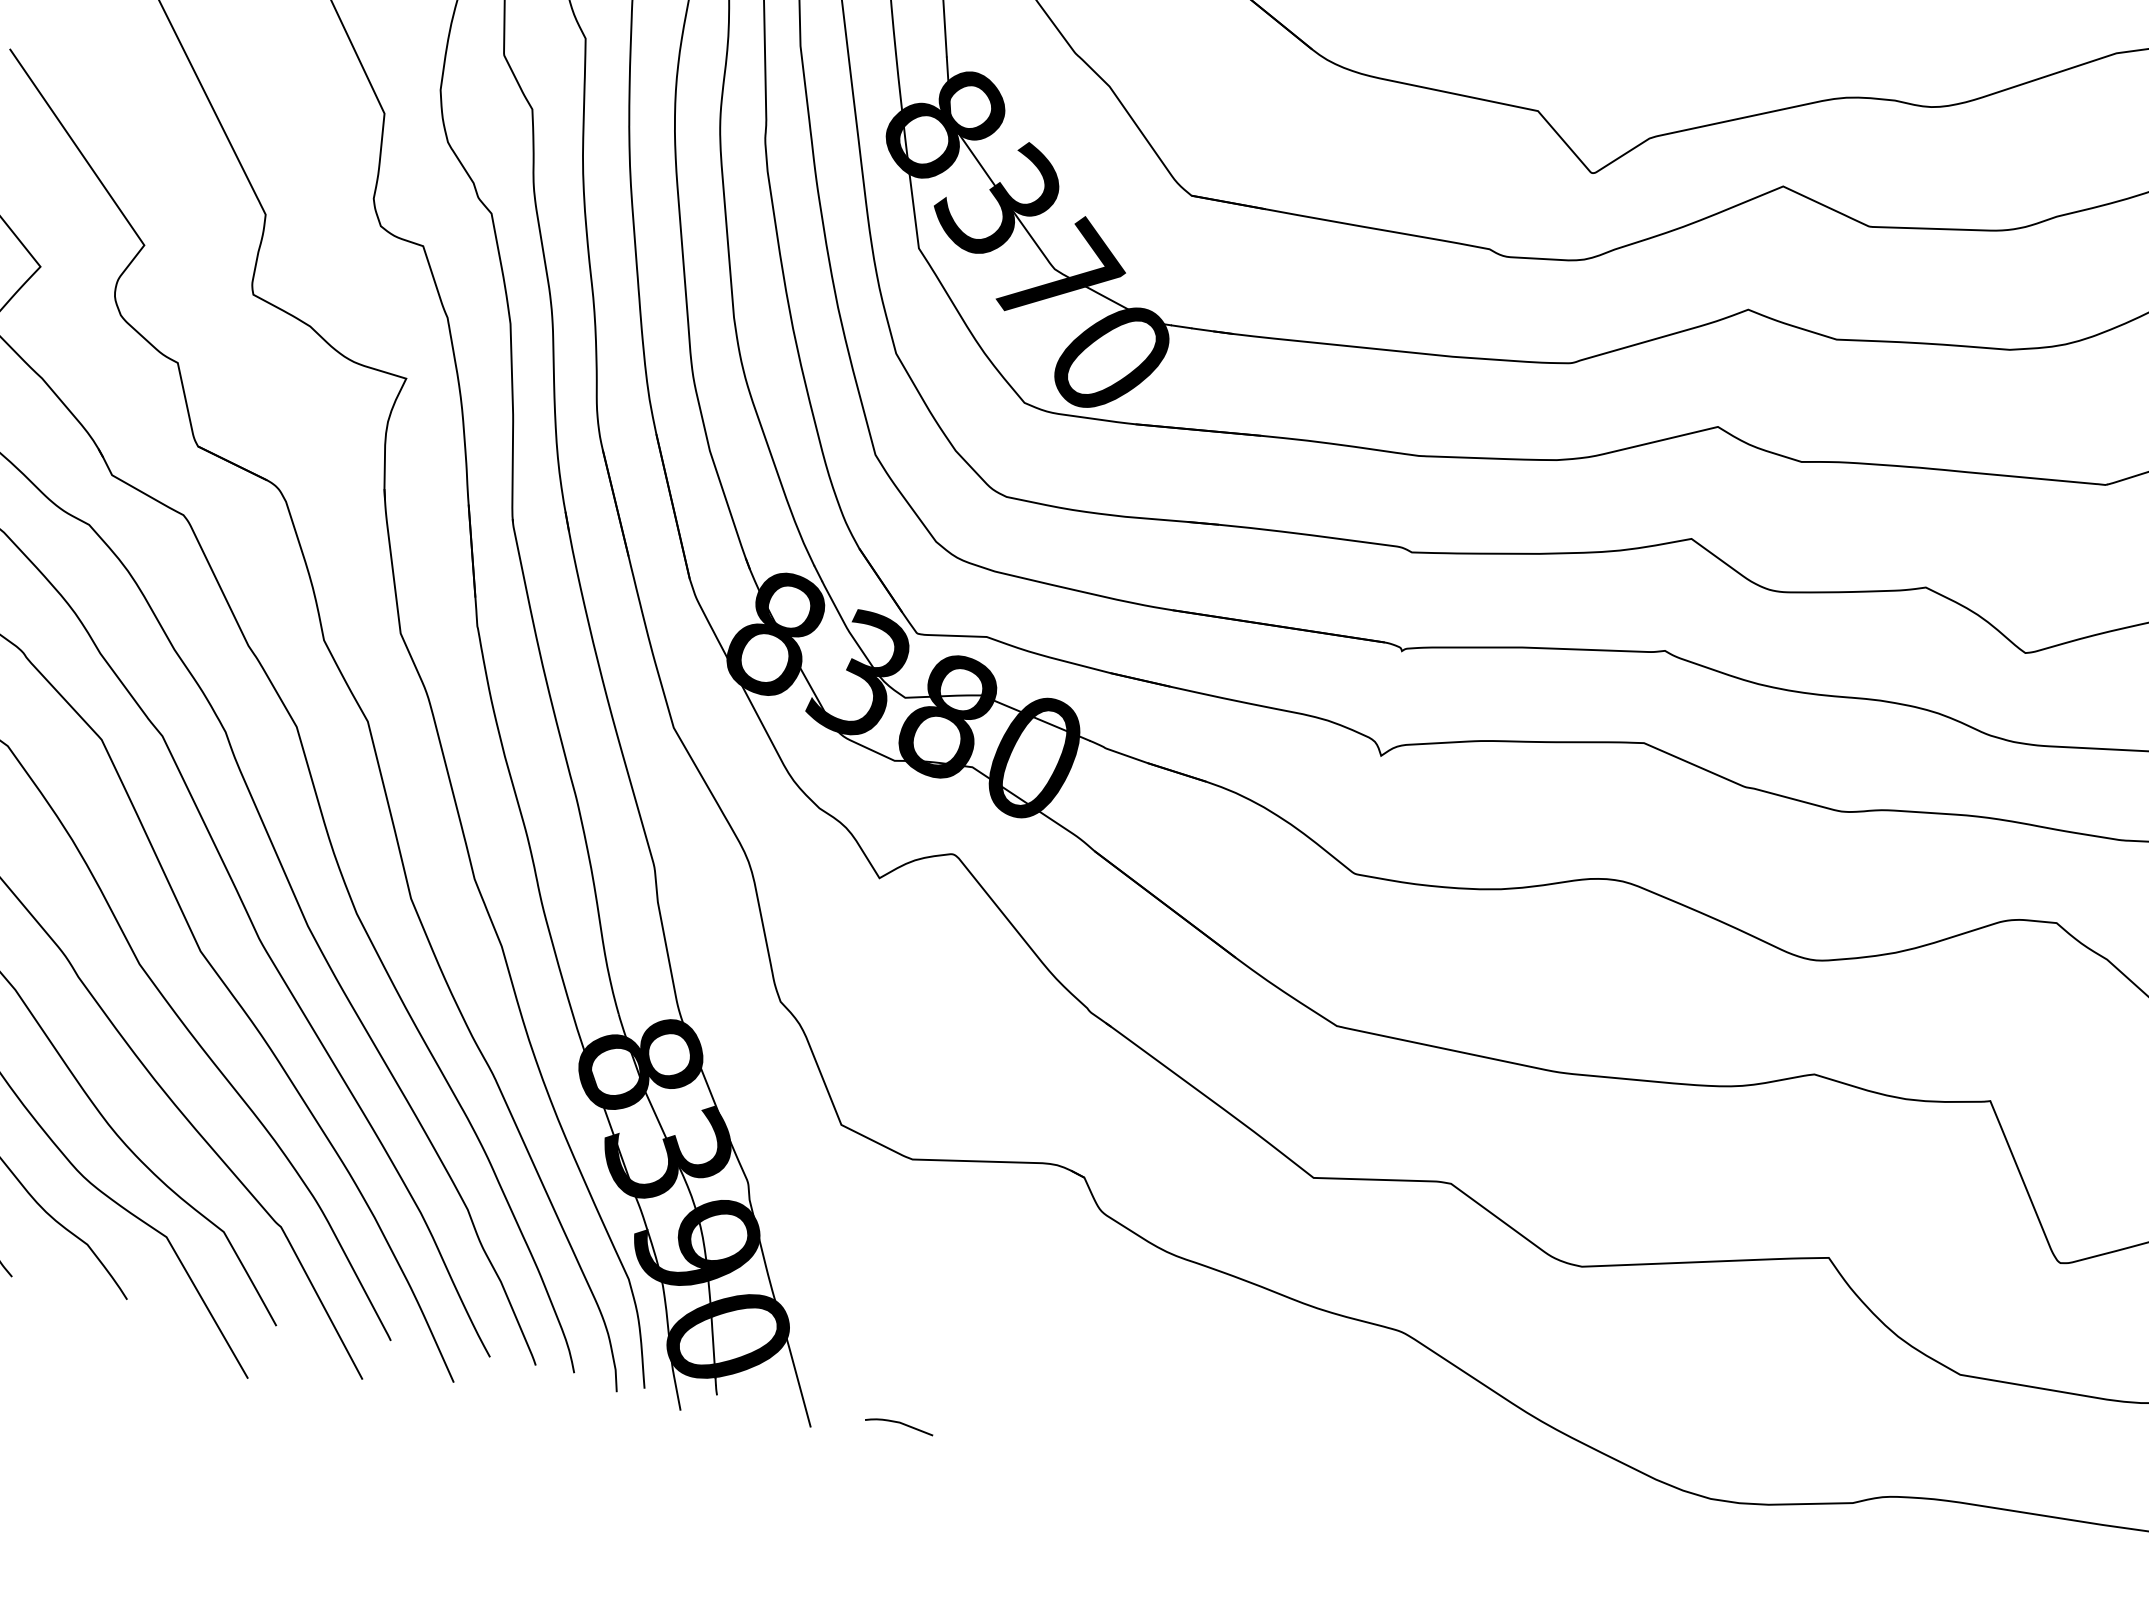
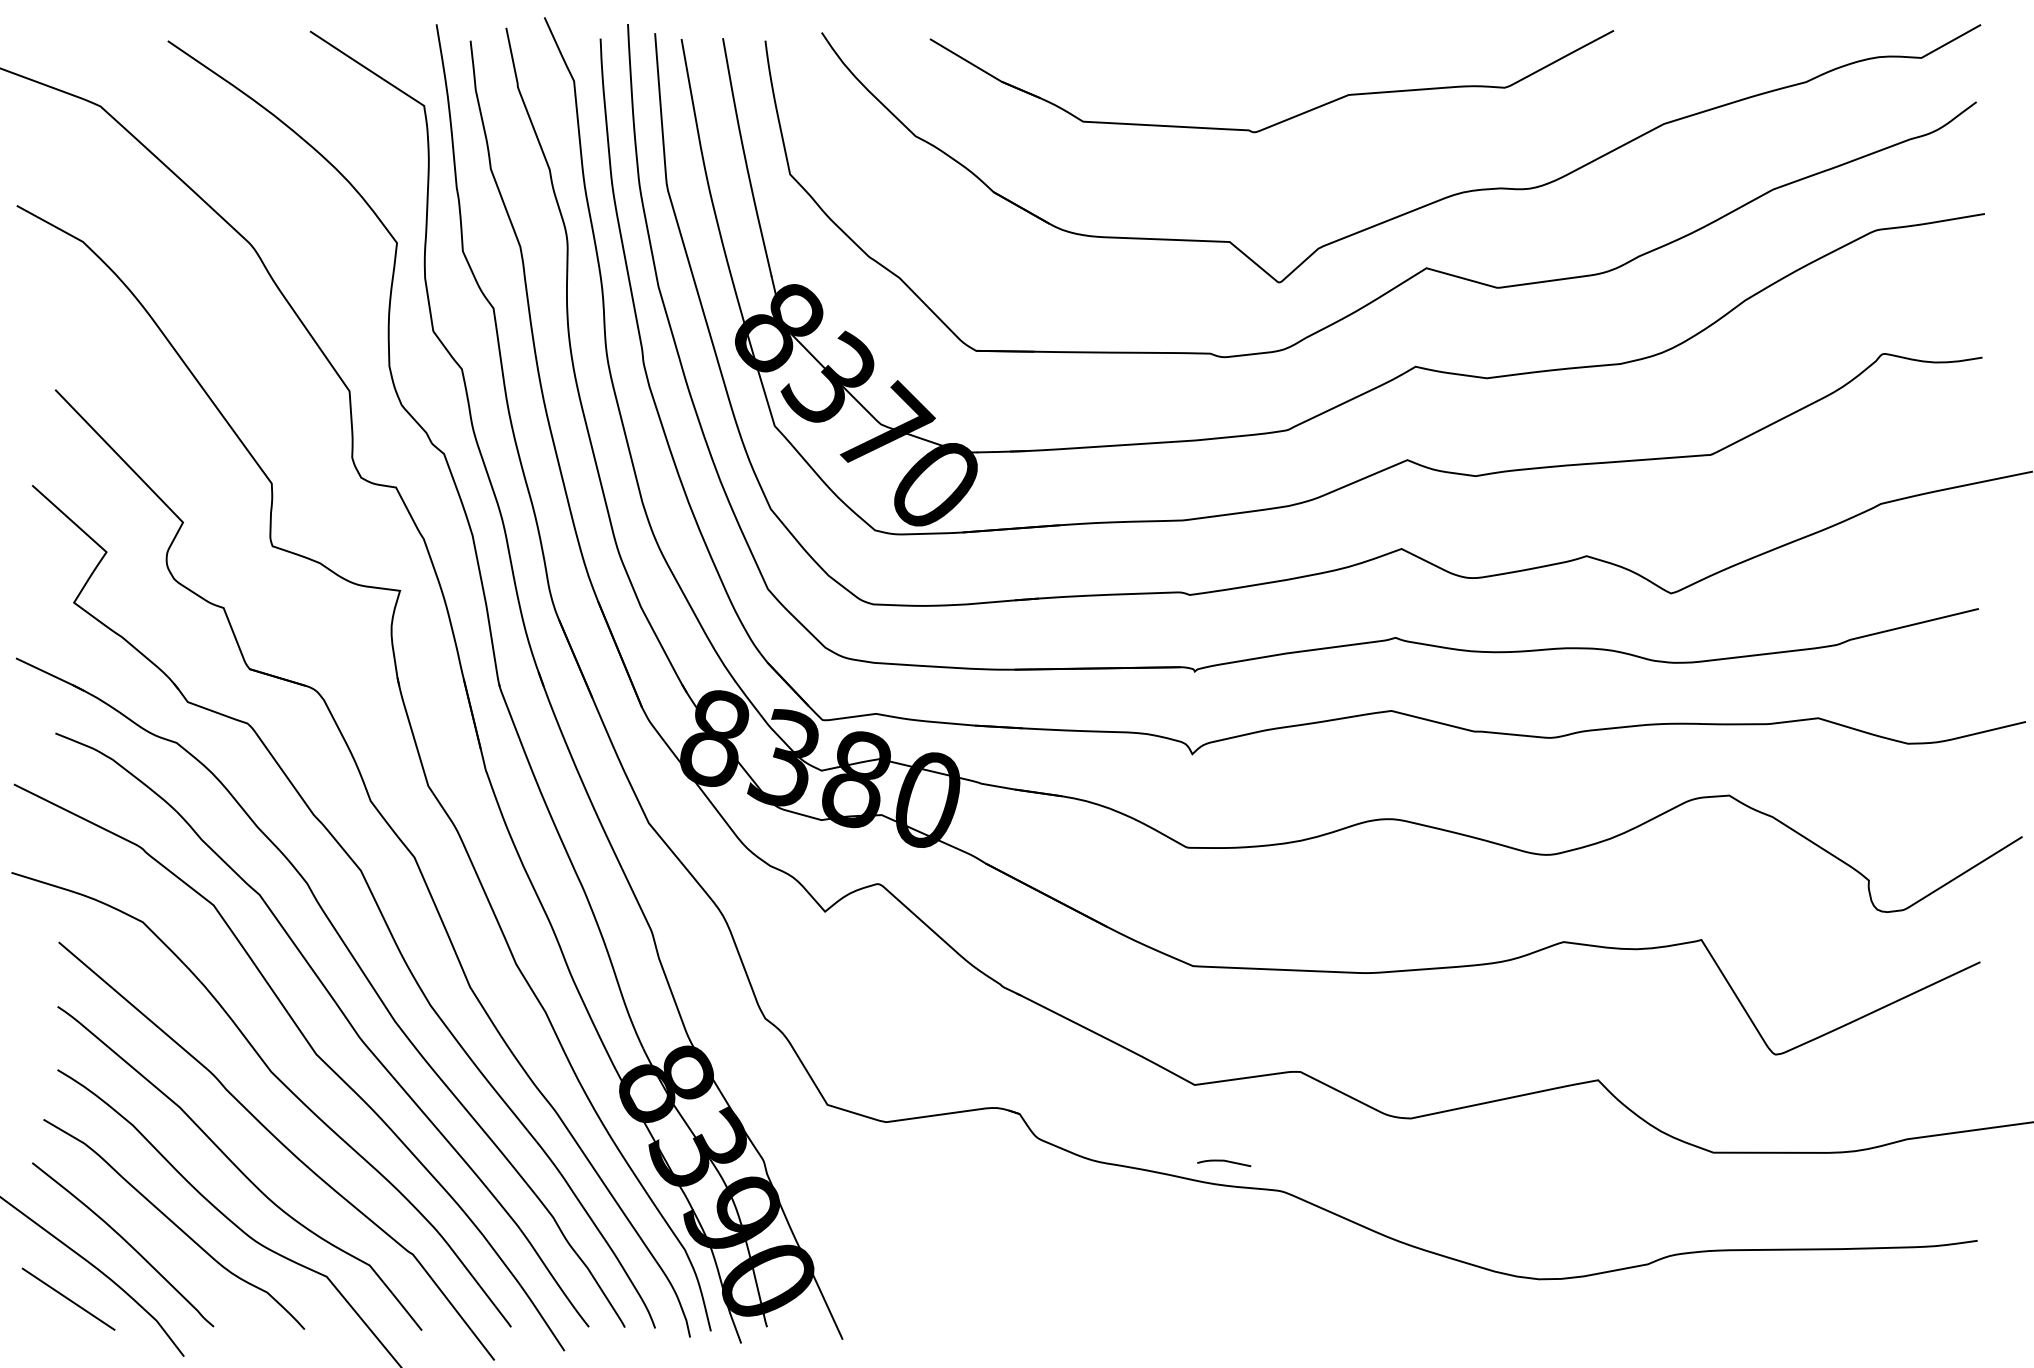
curve: (900, 1423) -> (1224, 1161), moved

